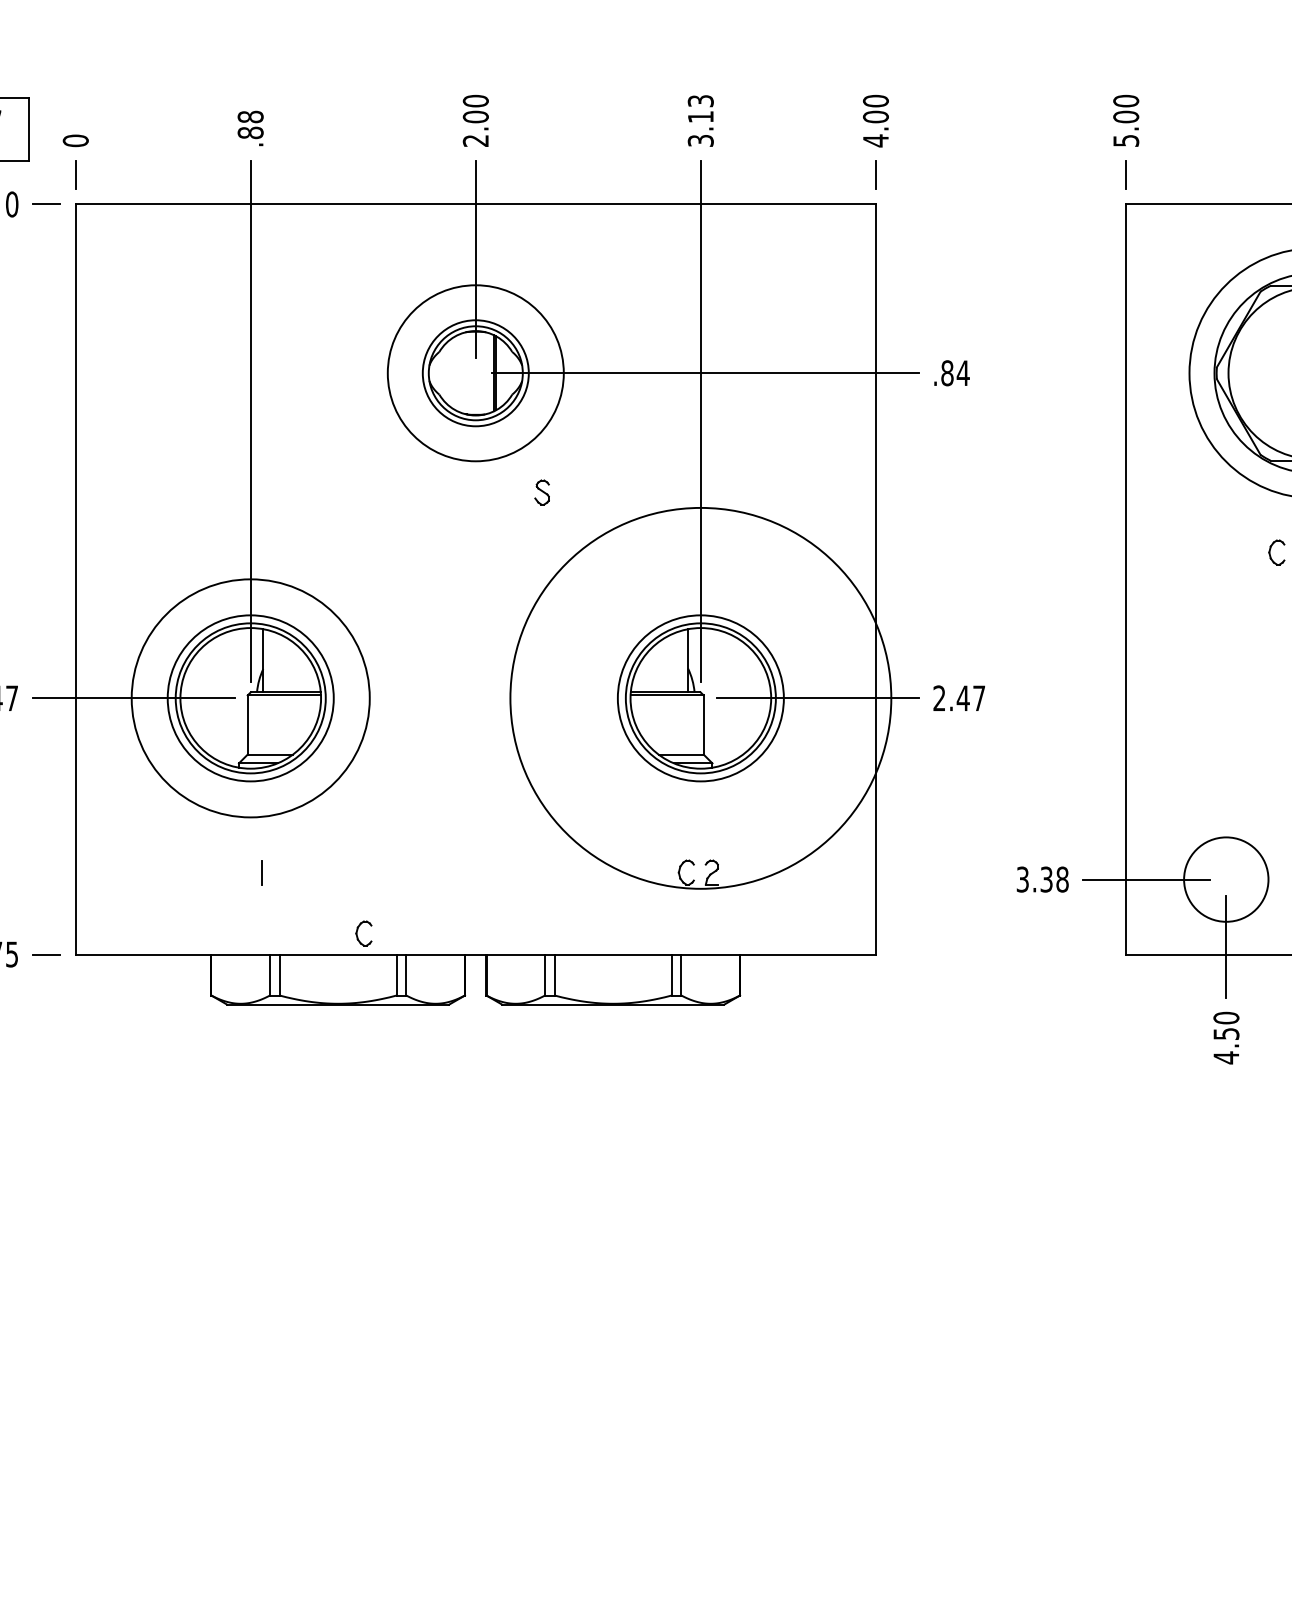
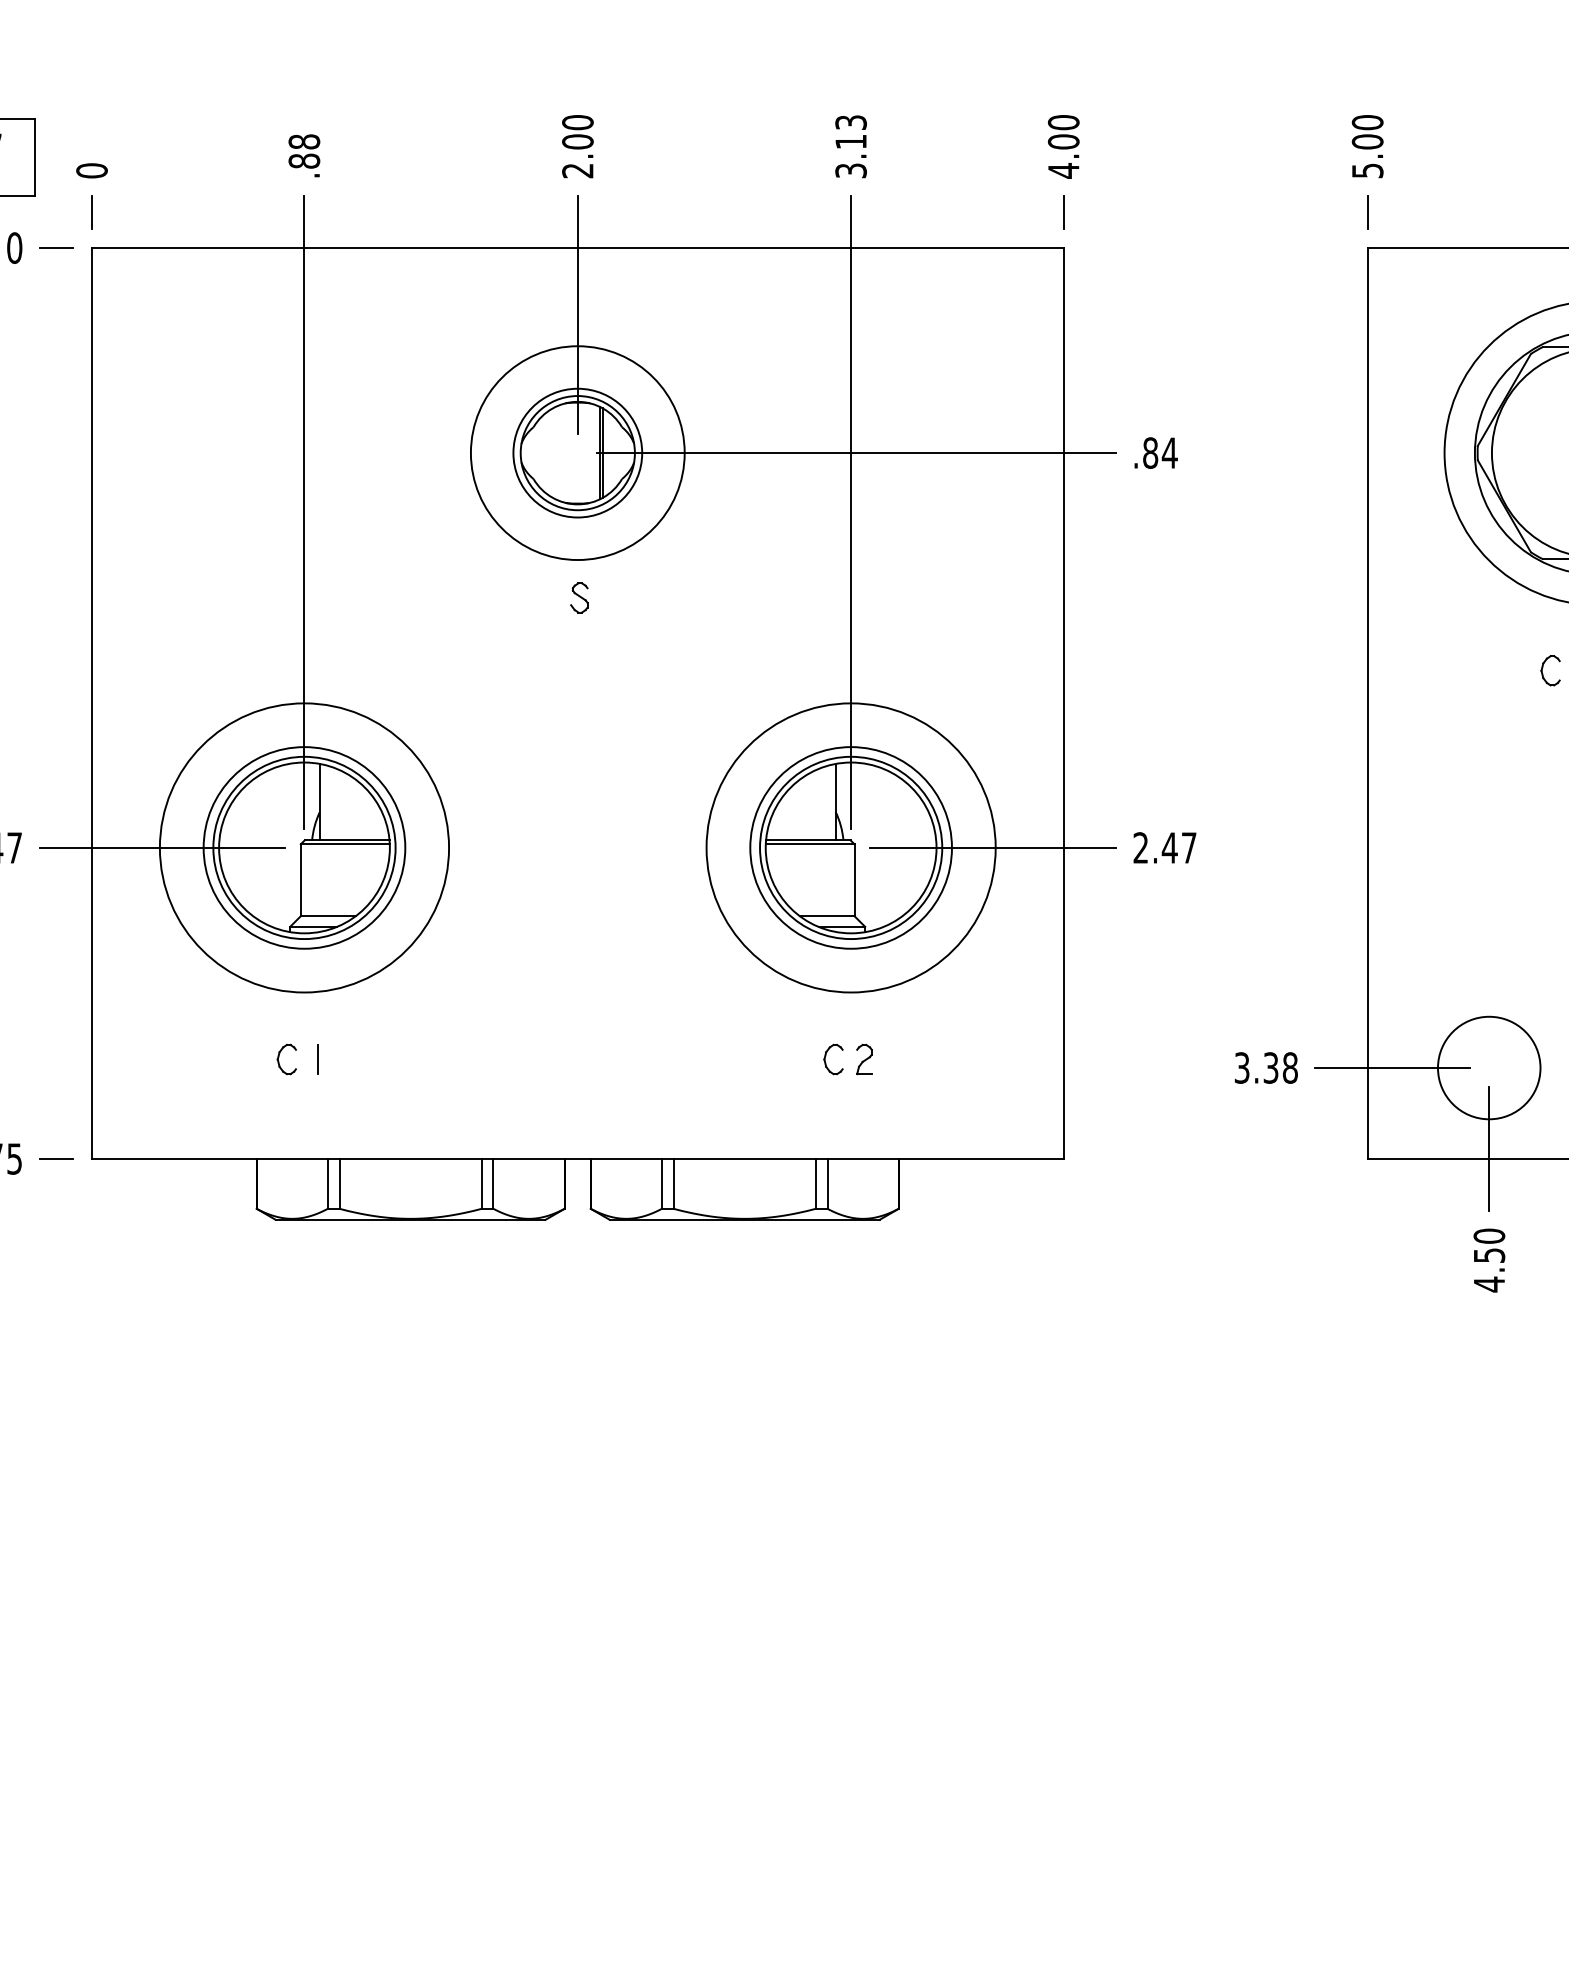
part: (542, 492) -> (579, 597), moved
circle: (700, 698) -> (850, 847), size x0.62
part: (357, 931) -> (279, 1057), moved

